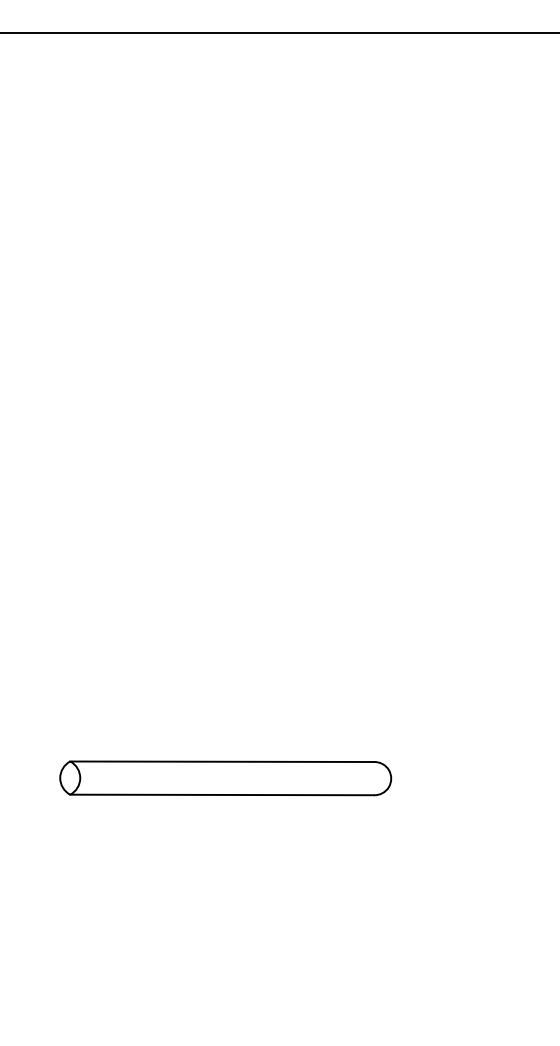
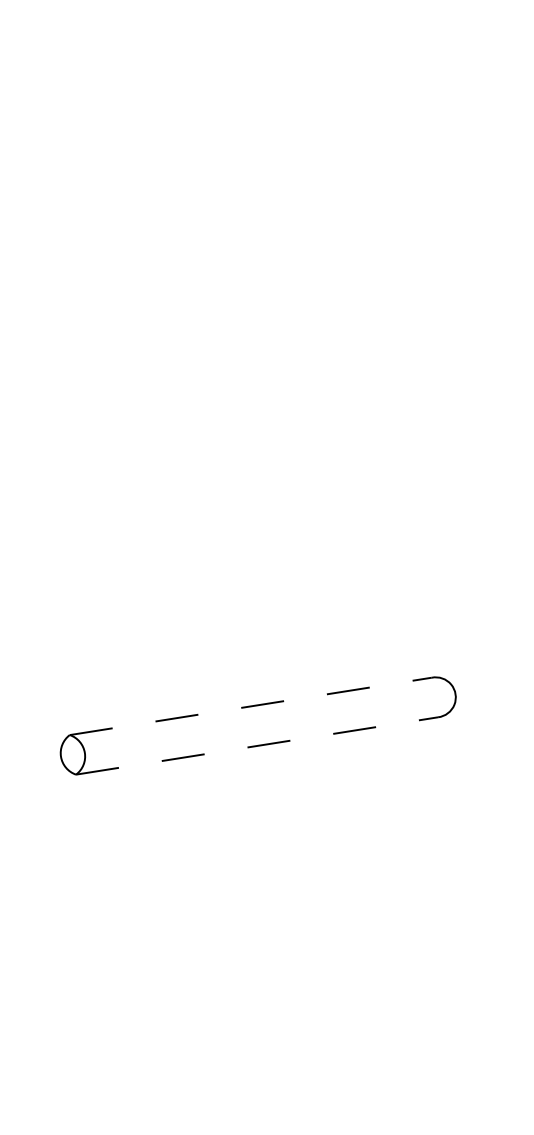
line: (222, 761) -> (251, 706), solid -> dashed
line: (222, 794) -> (257, 745), solid -> dashed

